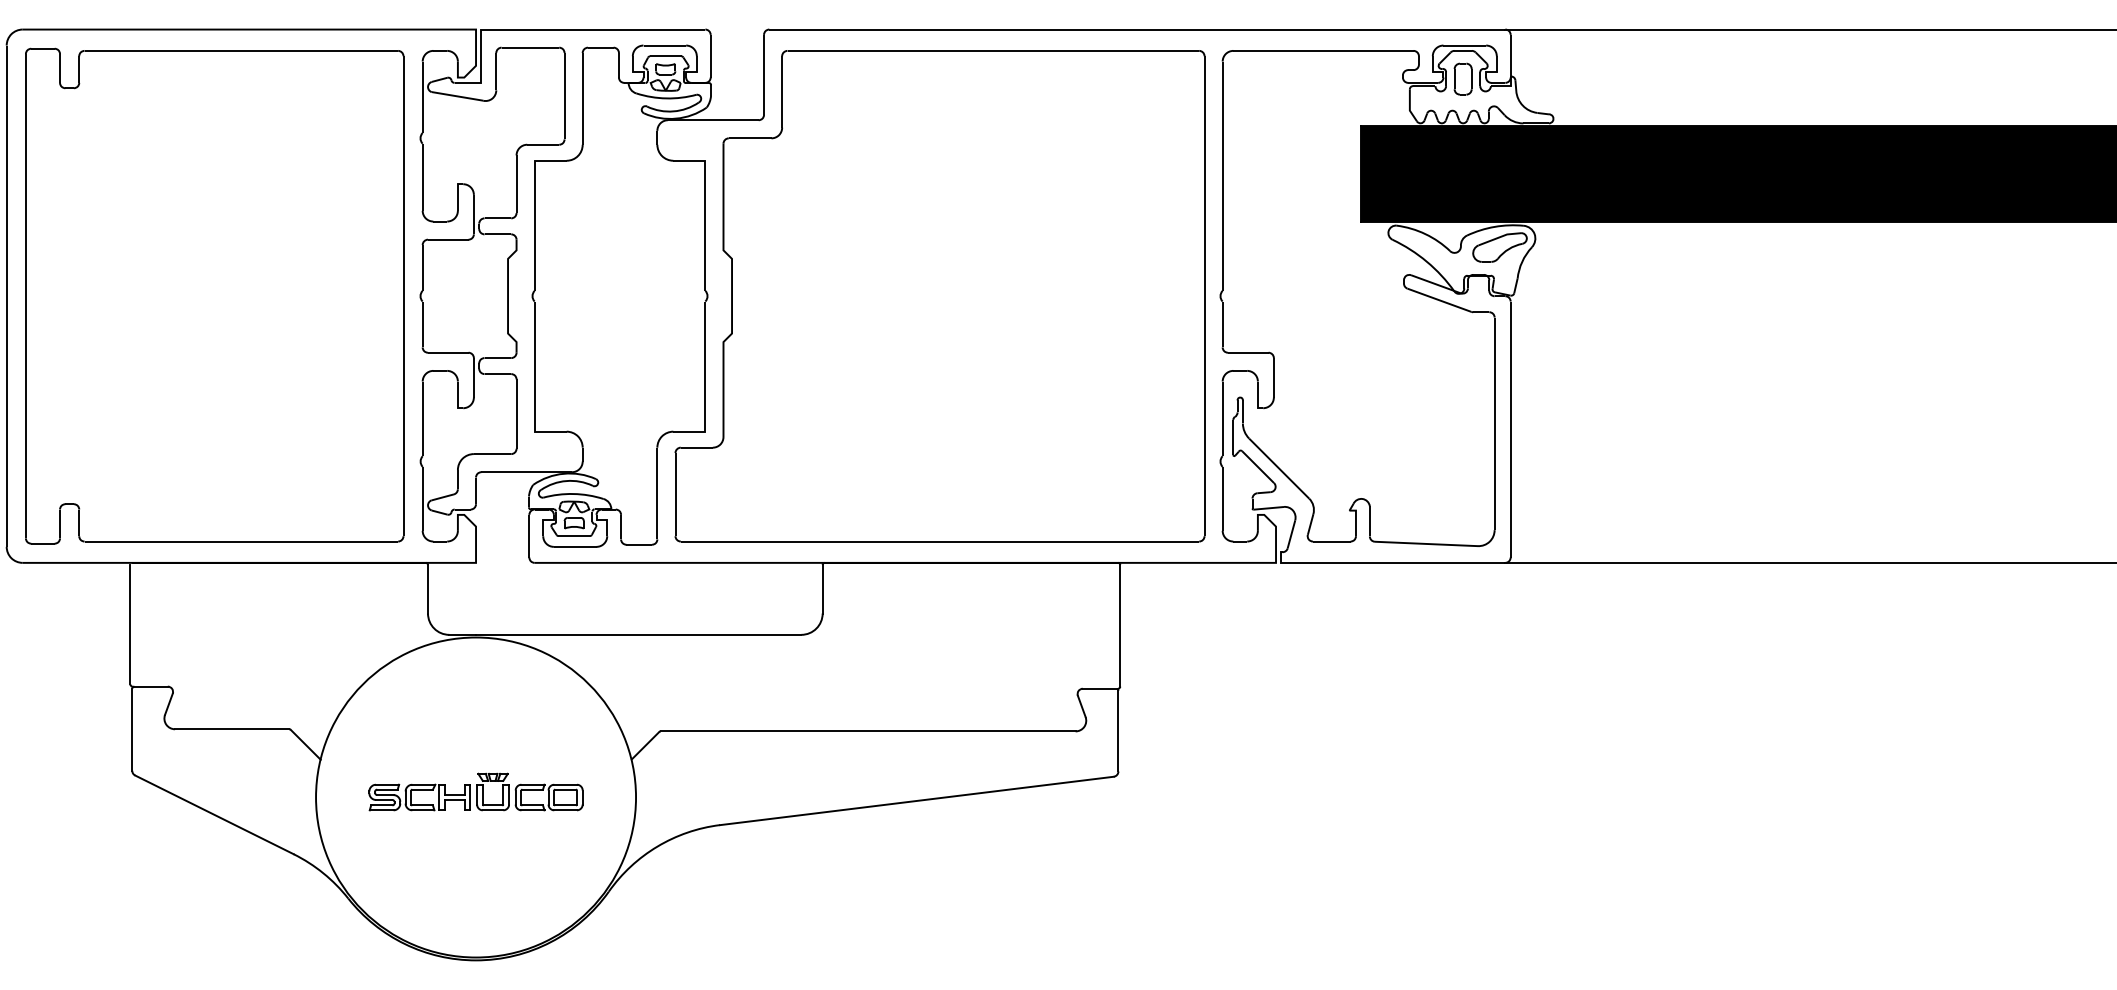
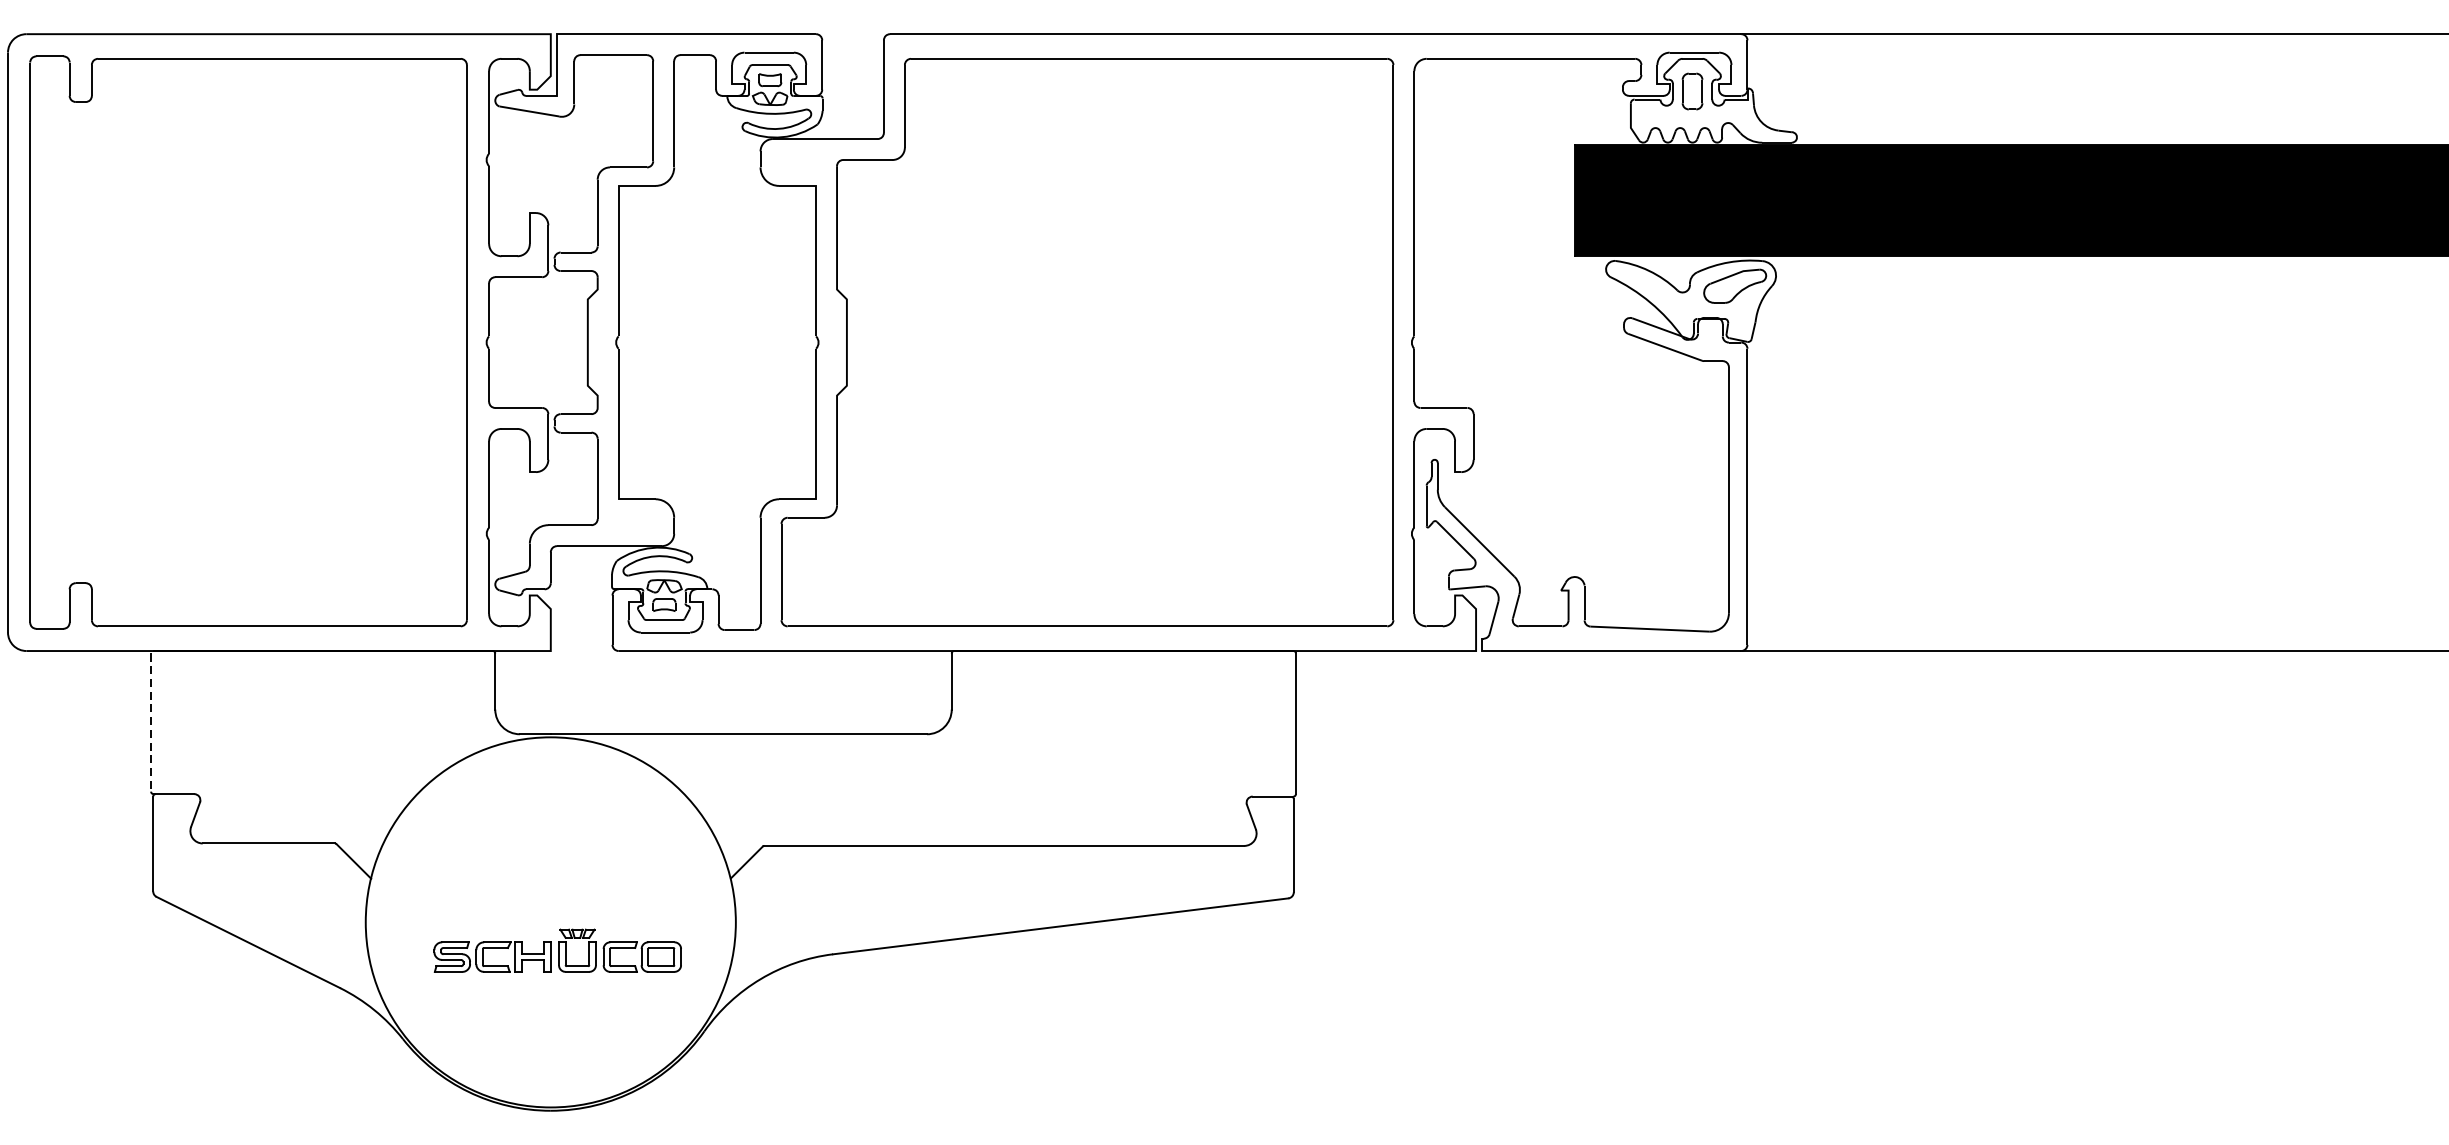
line: (130, 624) -> (151, 722), solid -> dashed
part: (475, 791) -> (557, 950), moved

